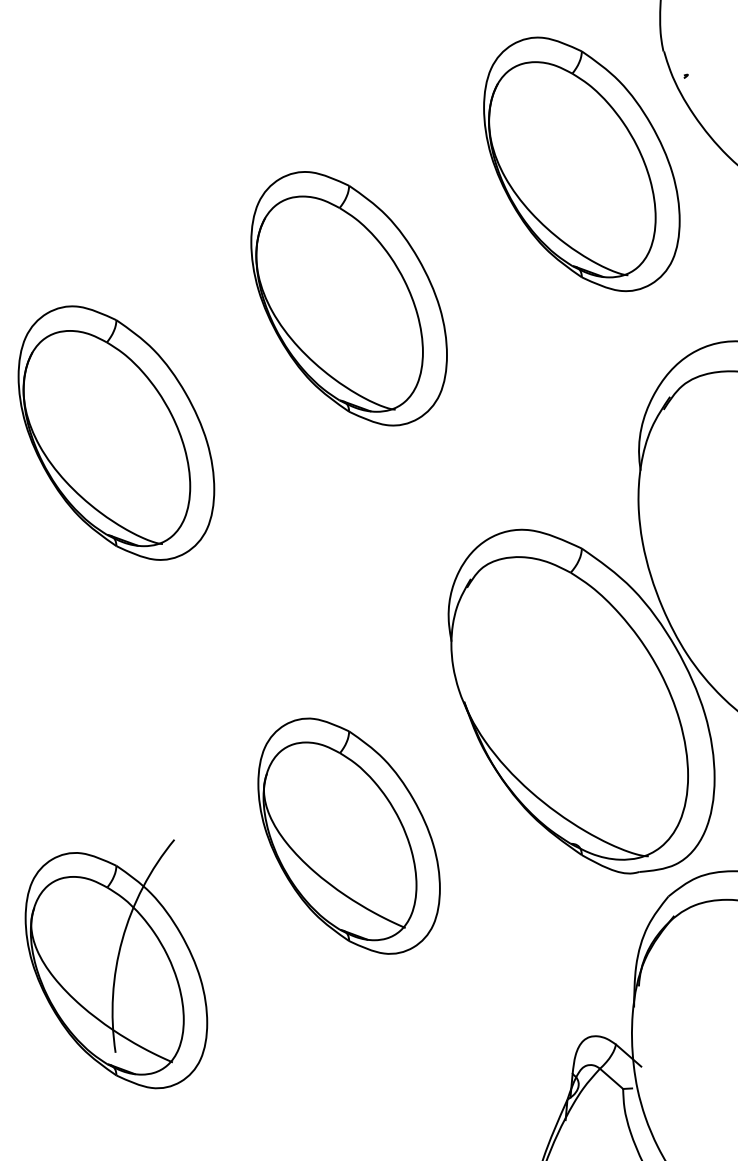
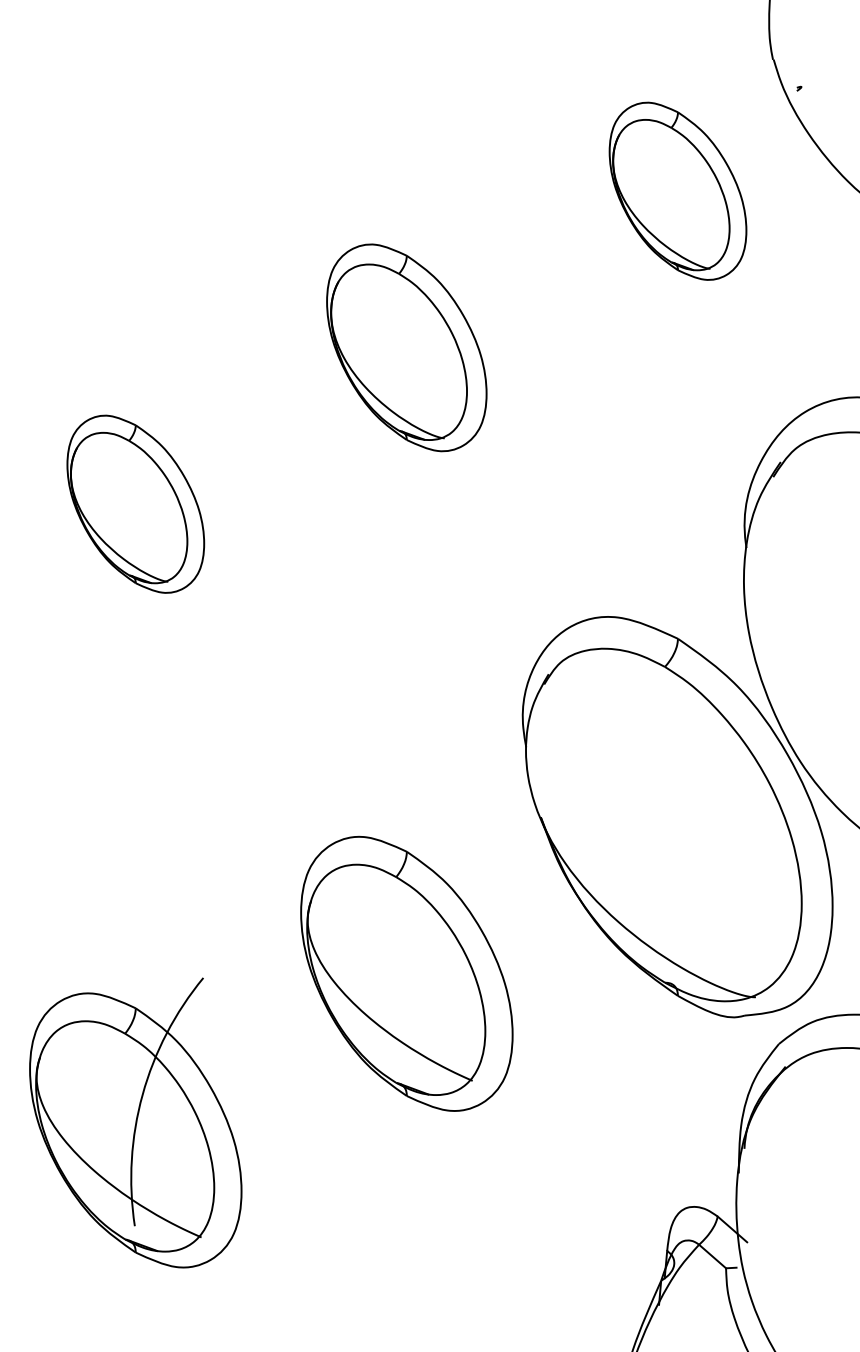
part: (581, 164) -> (677, 191), size x0.6
part: (348, 298) -> (406, 347), size x0.7
part: (116, 432) -> (135, 503), size x0.6

